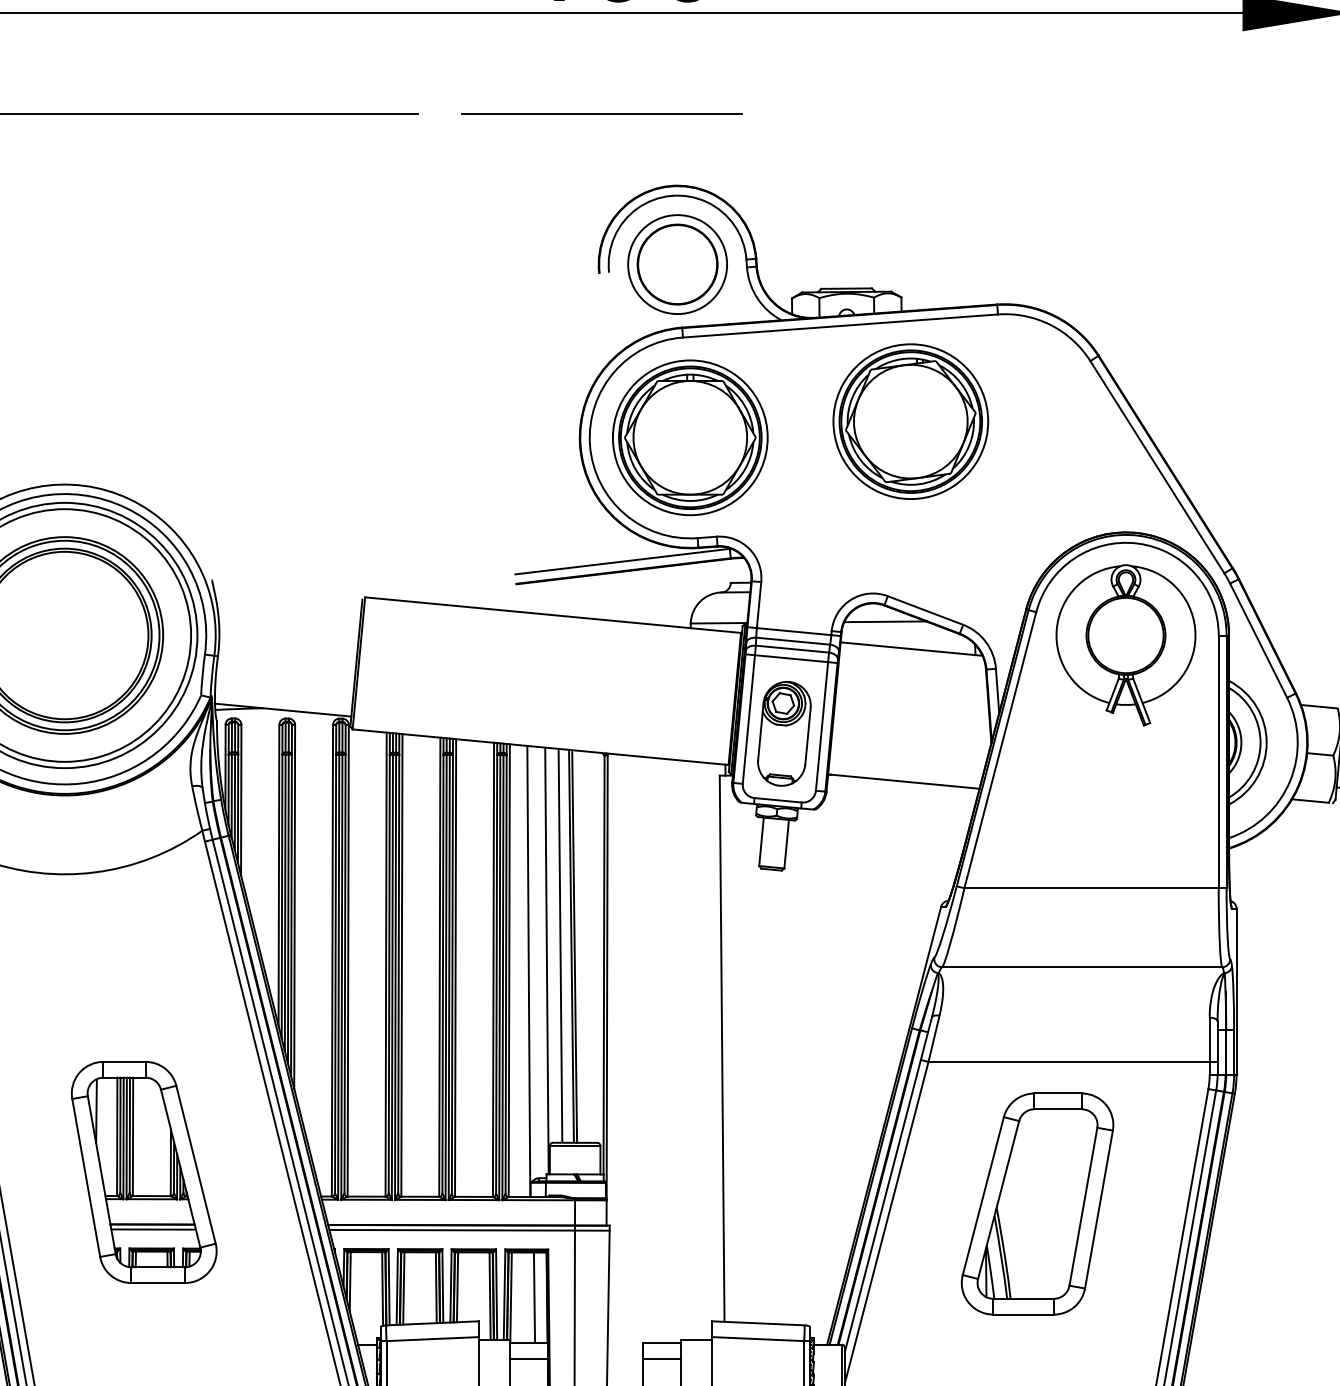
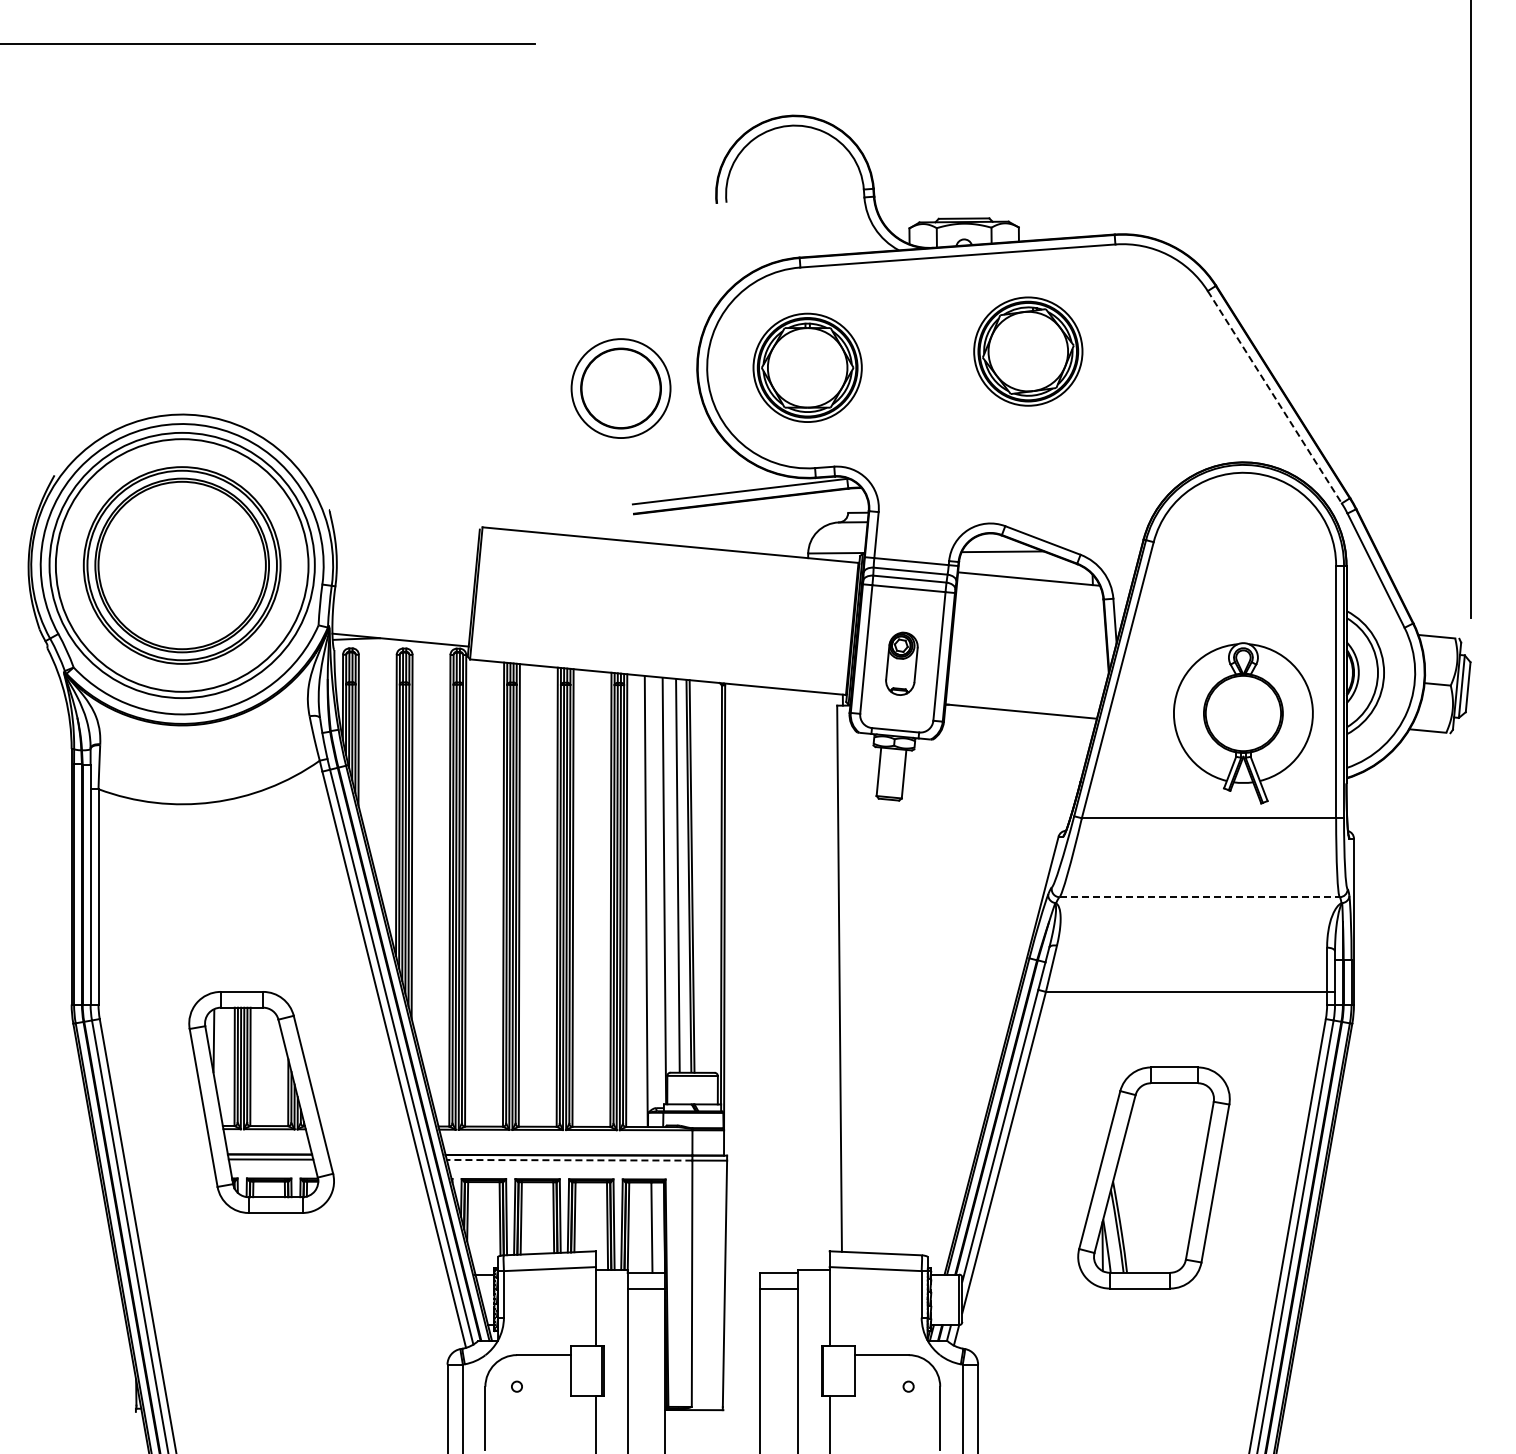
line: (601, 113) -> (718, 43), removed
part: (677, 264) -> (620, 388), moved
part: (911, 421) -> (1028, 351), size x0.7
part: (690, 437) -> (807, 367), size x0.7
line: (1157, 467) -> (1274, 397), solid -> dashed
part: (1126, 645) -> (1243, 723), moved
part: (784, 733) -> (901, 663), size x0.6
line: (1083, 967) -> (1200, 897), solid -> dashed
part: (1037, 1203) -> (1153, 1177), moved
line: (452, 1230) -> (569, 1160), solid -> dashed

